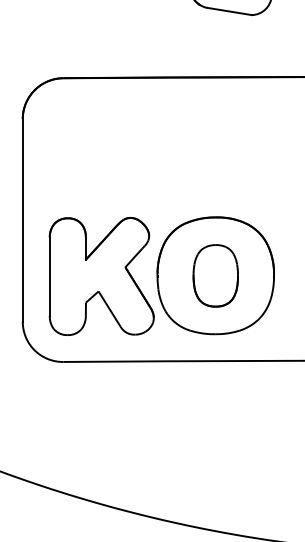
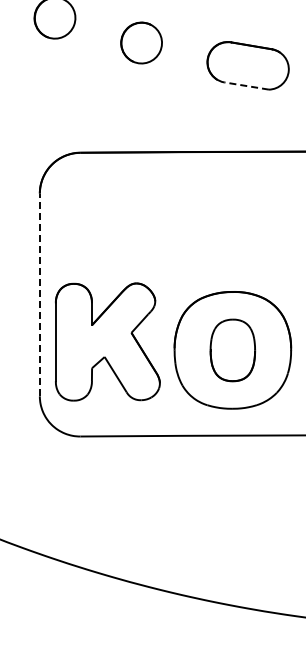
line: (229, 10) -> (246, 85), solid -> dashed
line: (22, 219) -> (39, 294), solid -> dashed
part: (101, 275) -> (107, 341), moved

